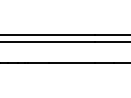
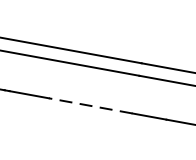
line: (72, 62) -> (91, 105), solid -> dashed

